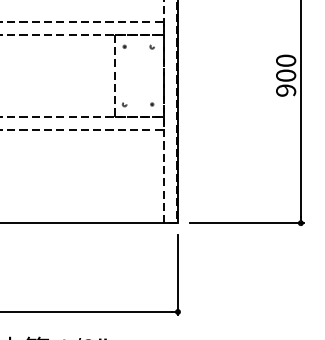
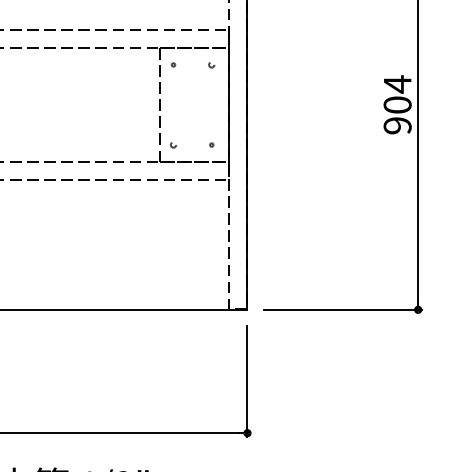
text: (285, 60) -> (397, 84), 900 -> 904

